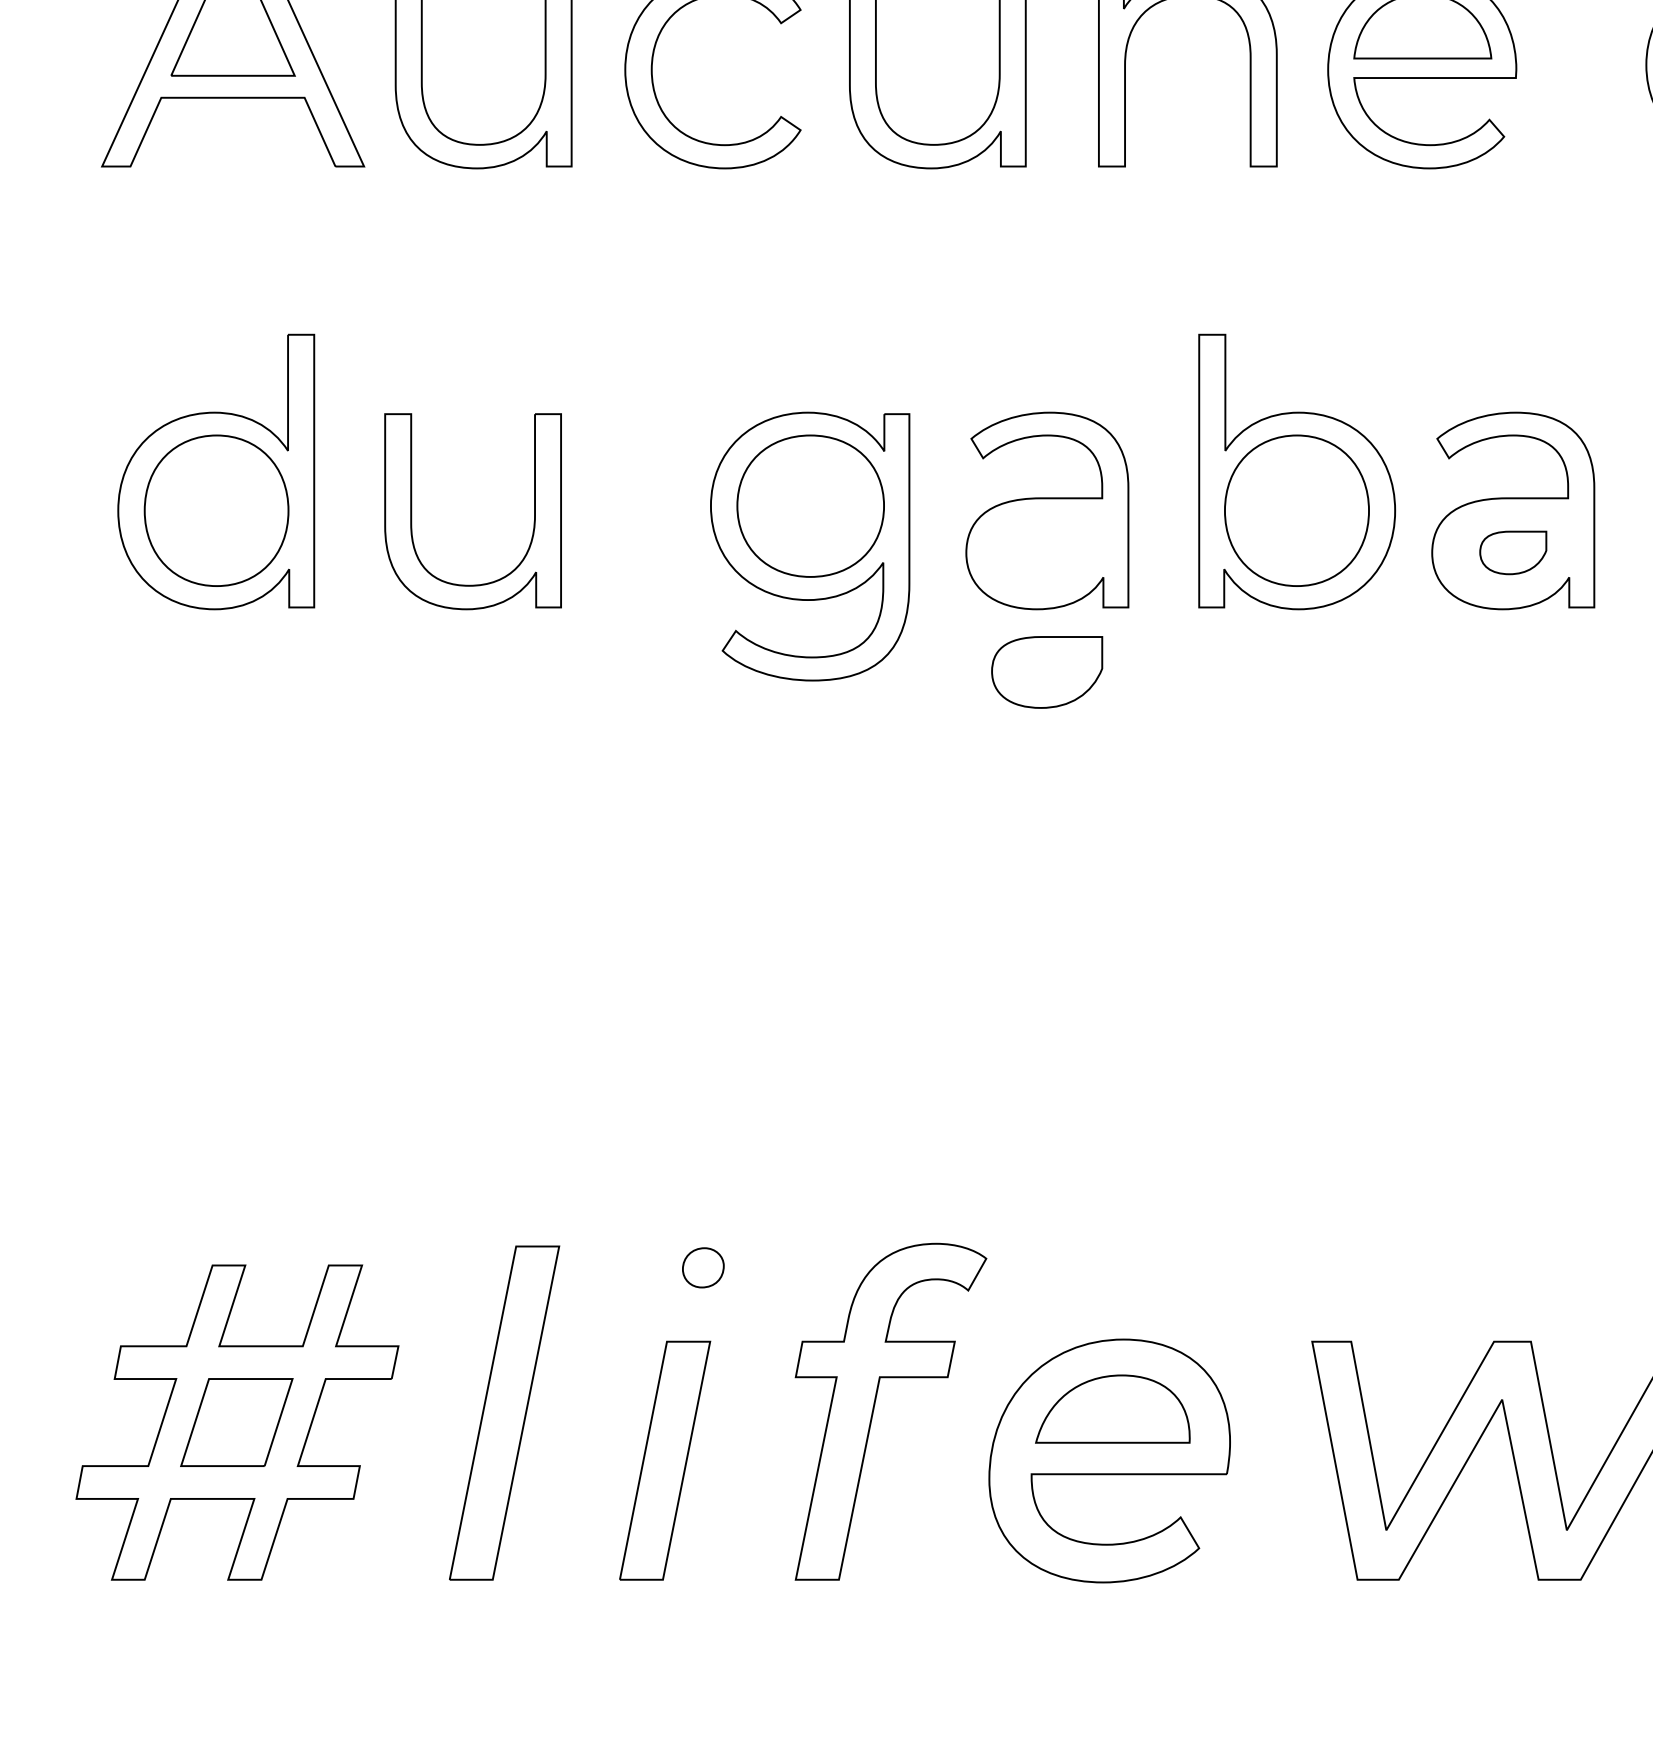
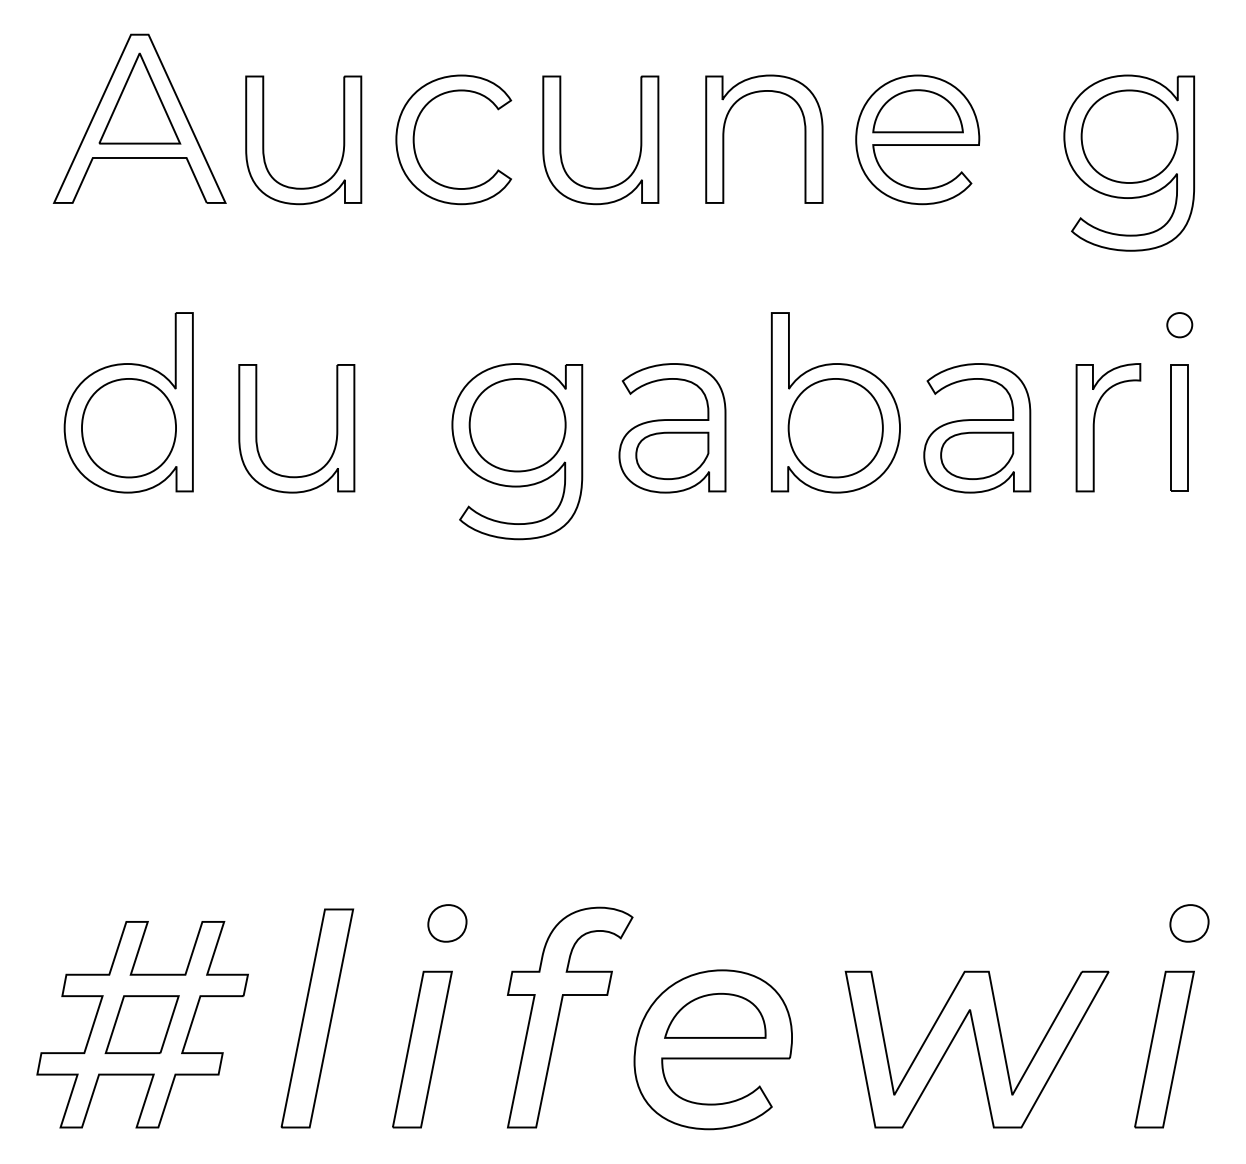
part: (1513, 552) -> (977, 455), size x1.67
part: (1047, 671) -> (672, 455), moved
part: (703, 1267) -> (447, 923), size x1.43

